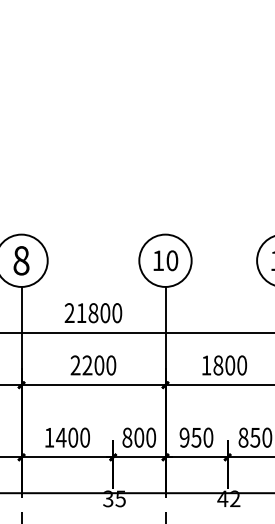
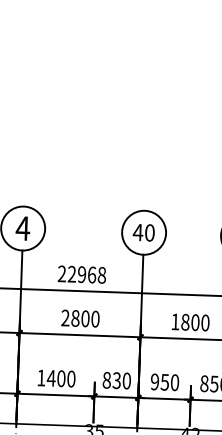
text: (20, 260) -> (22, 228), 8 -> 4
text: (158, 260) -> (138, 232), 10 -> 40
text: (99, 313) -> (87, 275), 21800 -> 22968
text: (87, 365) -> (75, 318), 2200 -> 2800
text: (139, 437) -> (117, 380), 800 -> 830

